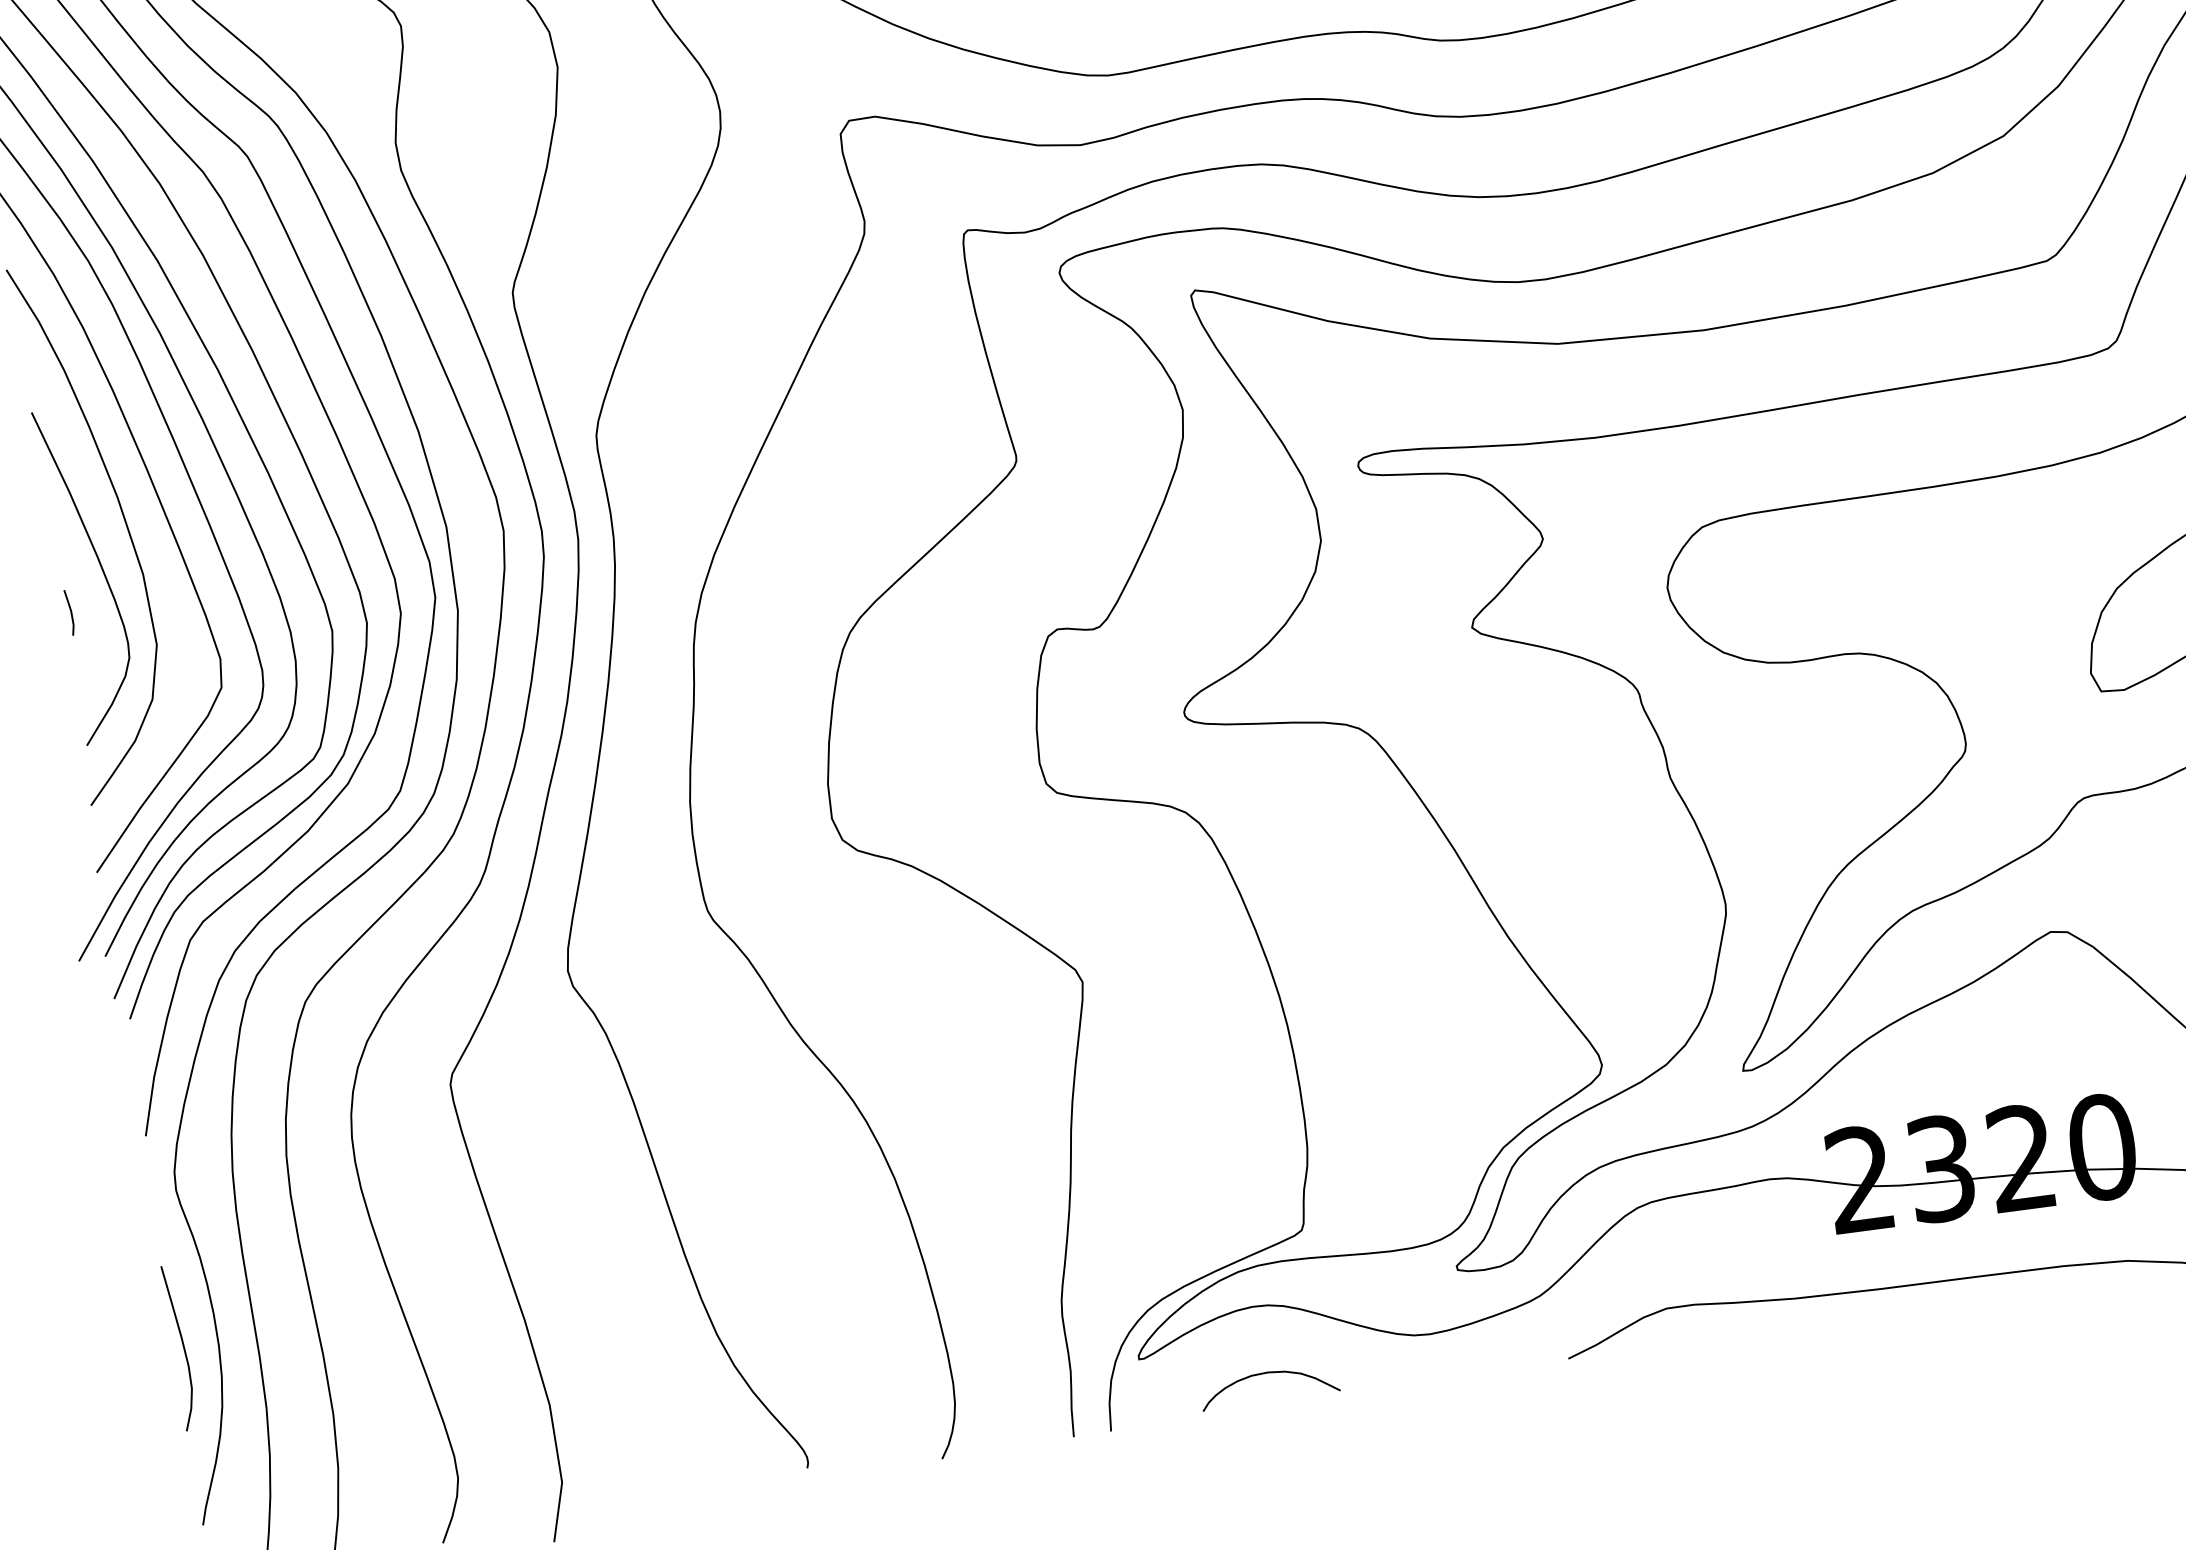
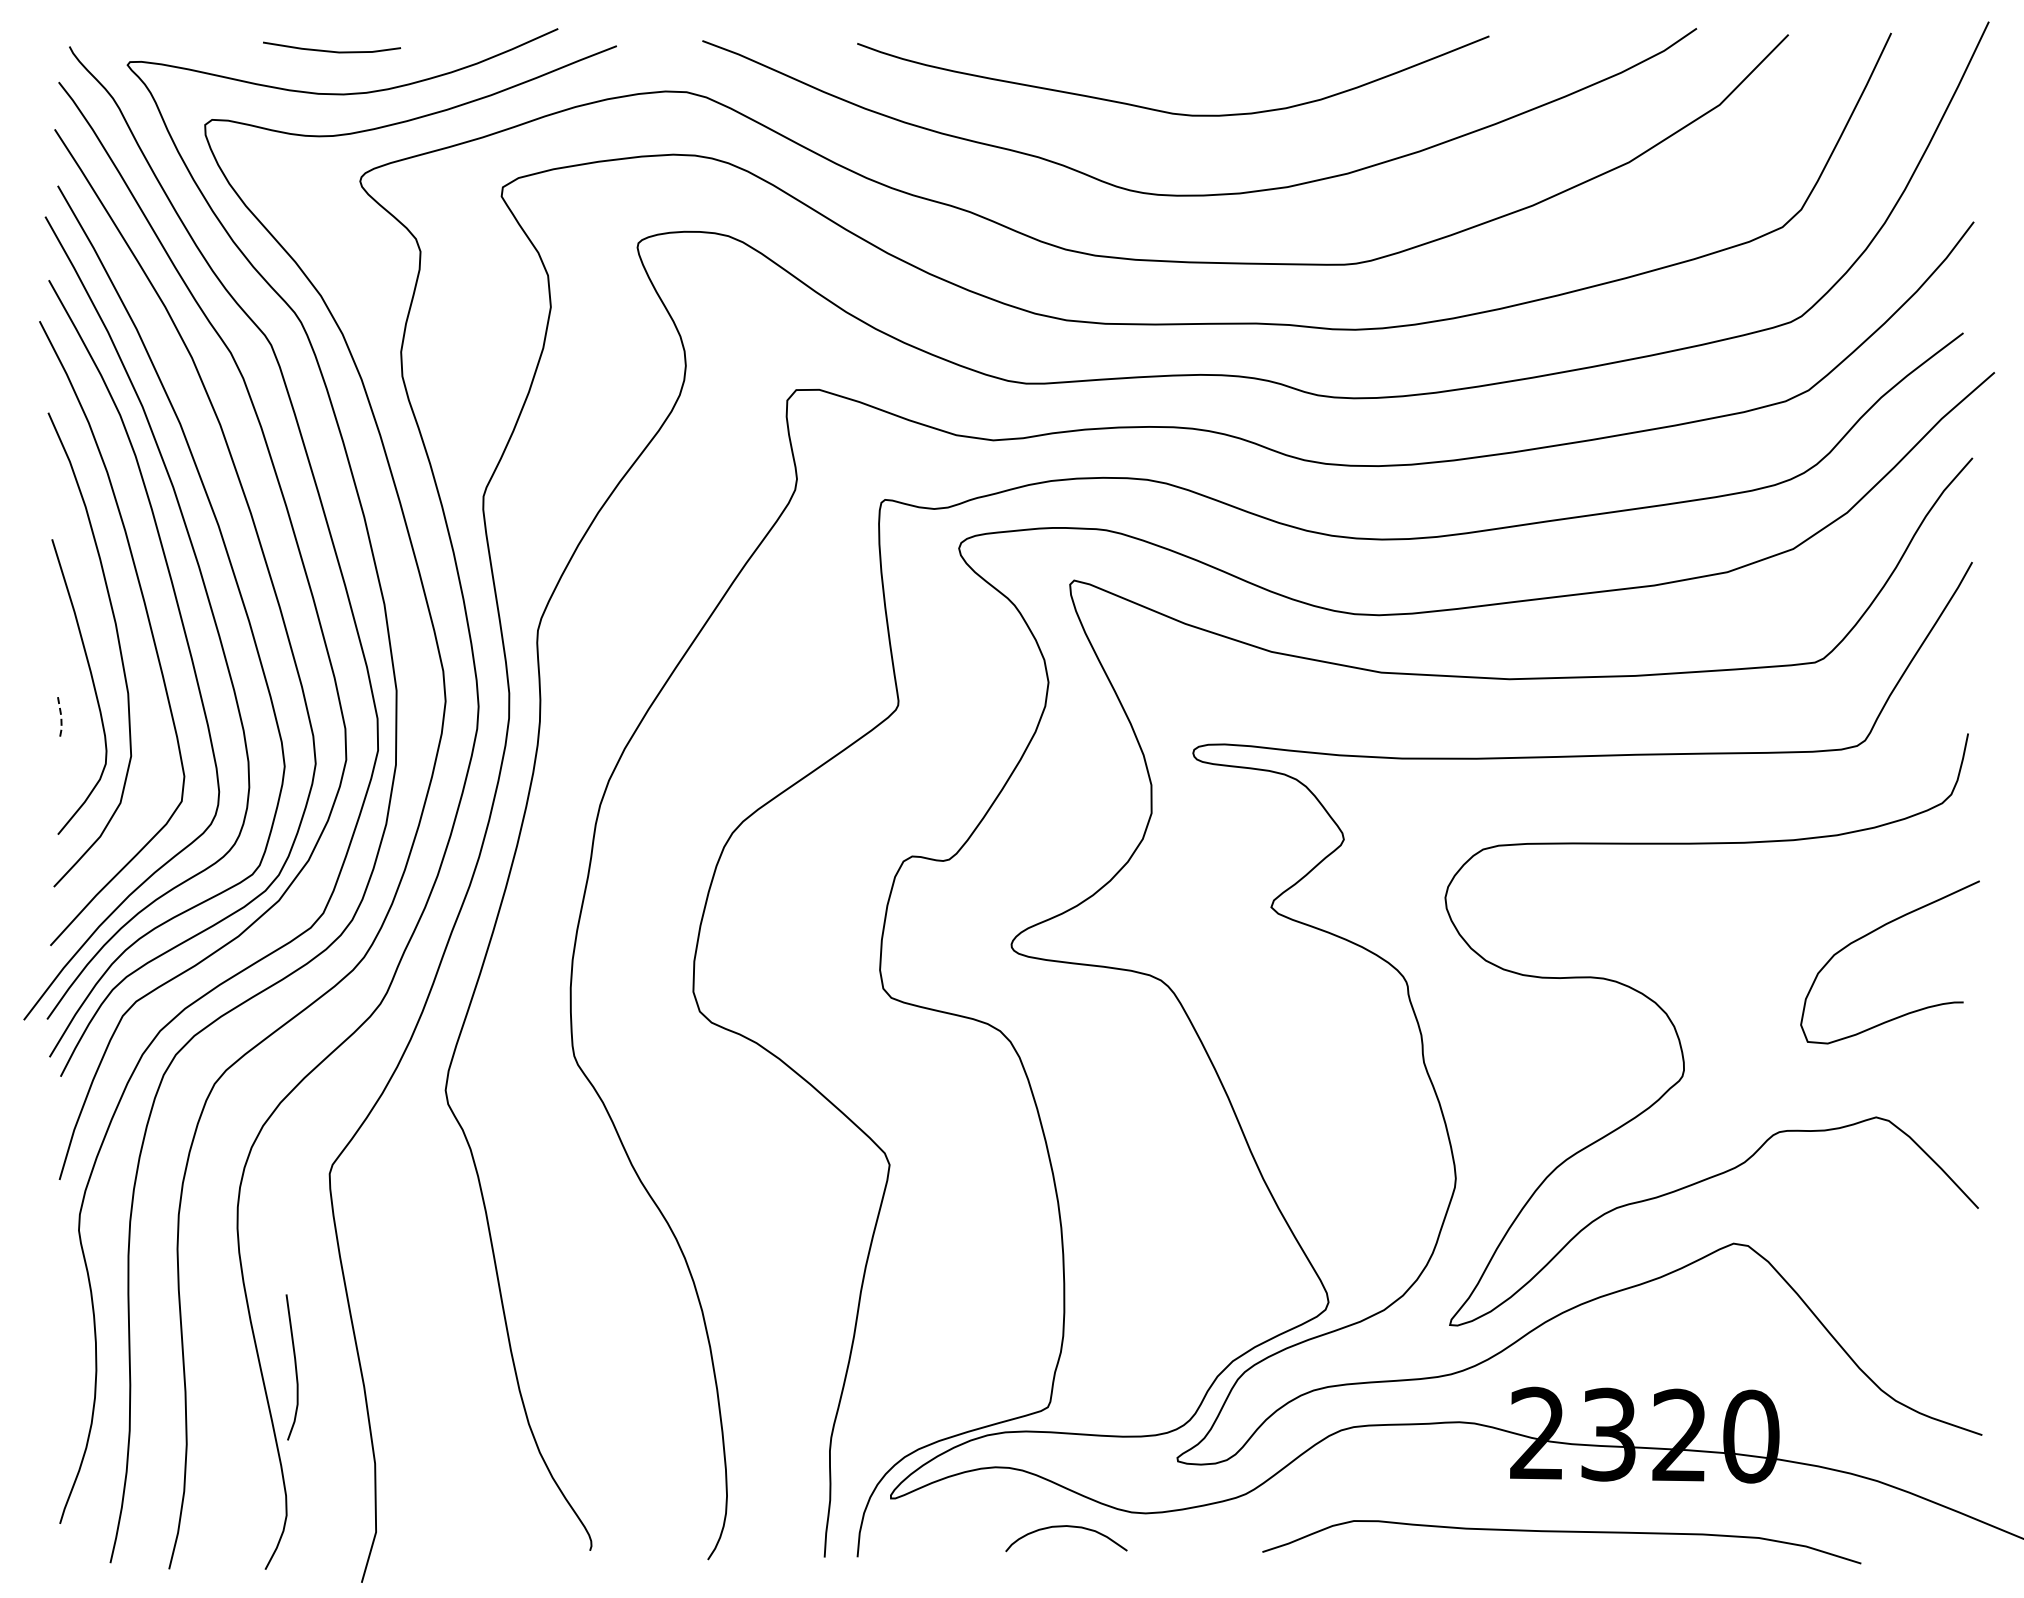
line: (71, 613) -> (61, 718), solid -> dashed
curve: (181, 1345) -> (294, 1365), moved
curve: (1270, 1373) -> (1068, 1527), moved

